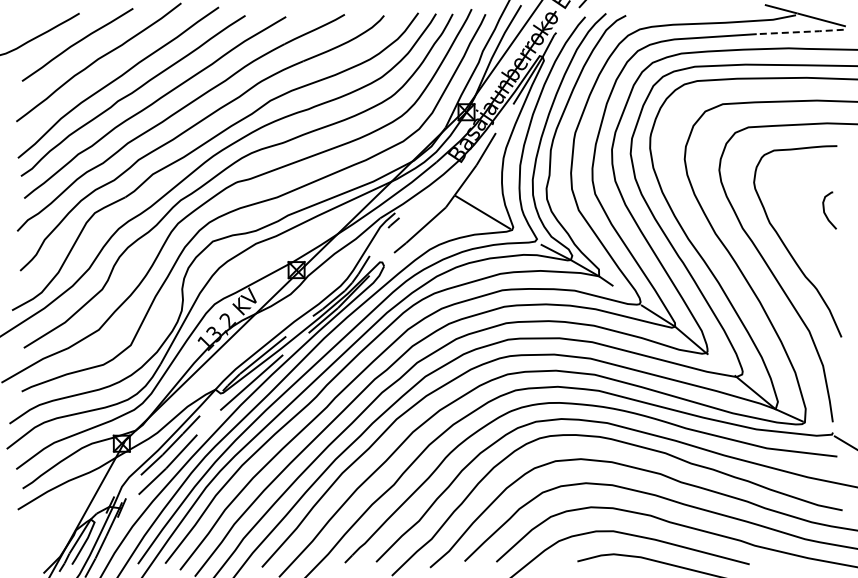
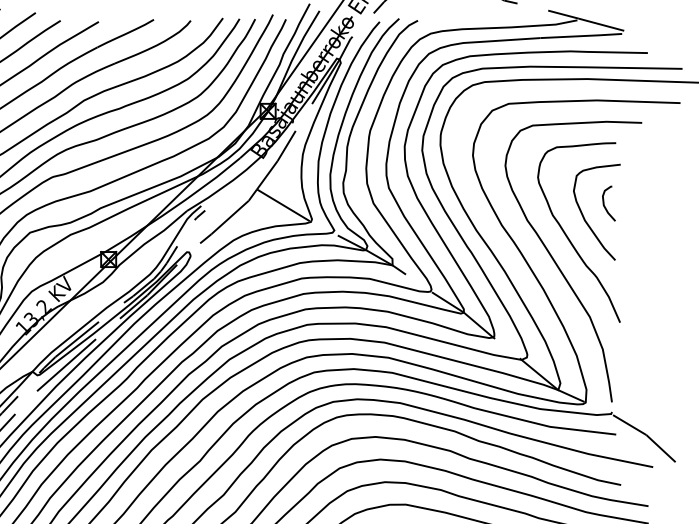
line: (800, 32) -> (581, 36), dashed -> solid
curve: (804, 226) -> (585, 218), added

